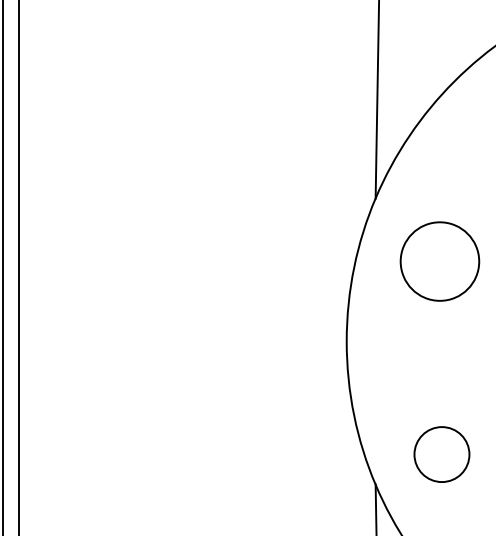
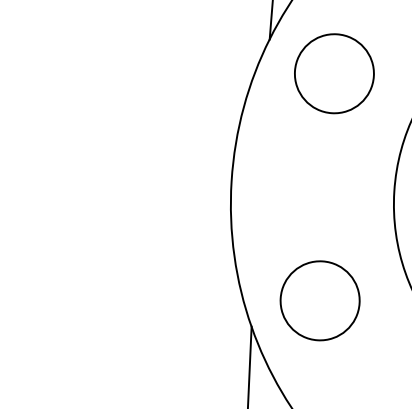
circle: (439, 261) -> (333, 73), moved
circle: (441, 454) -> (319, 300), size x1.43

